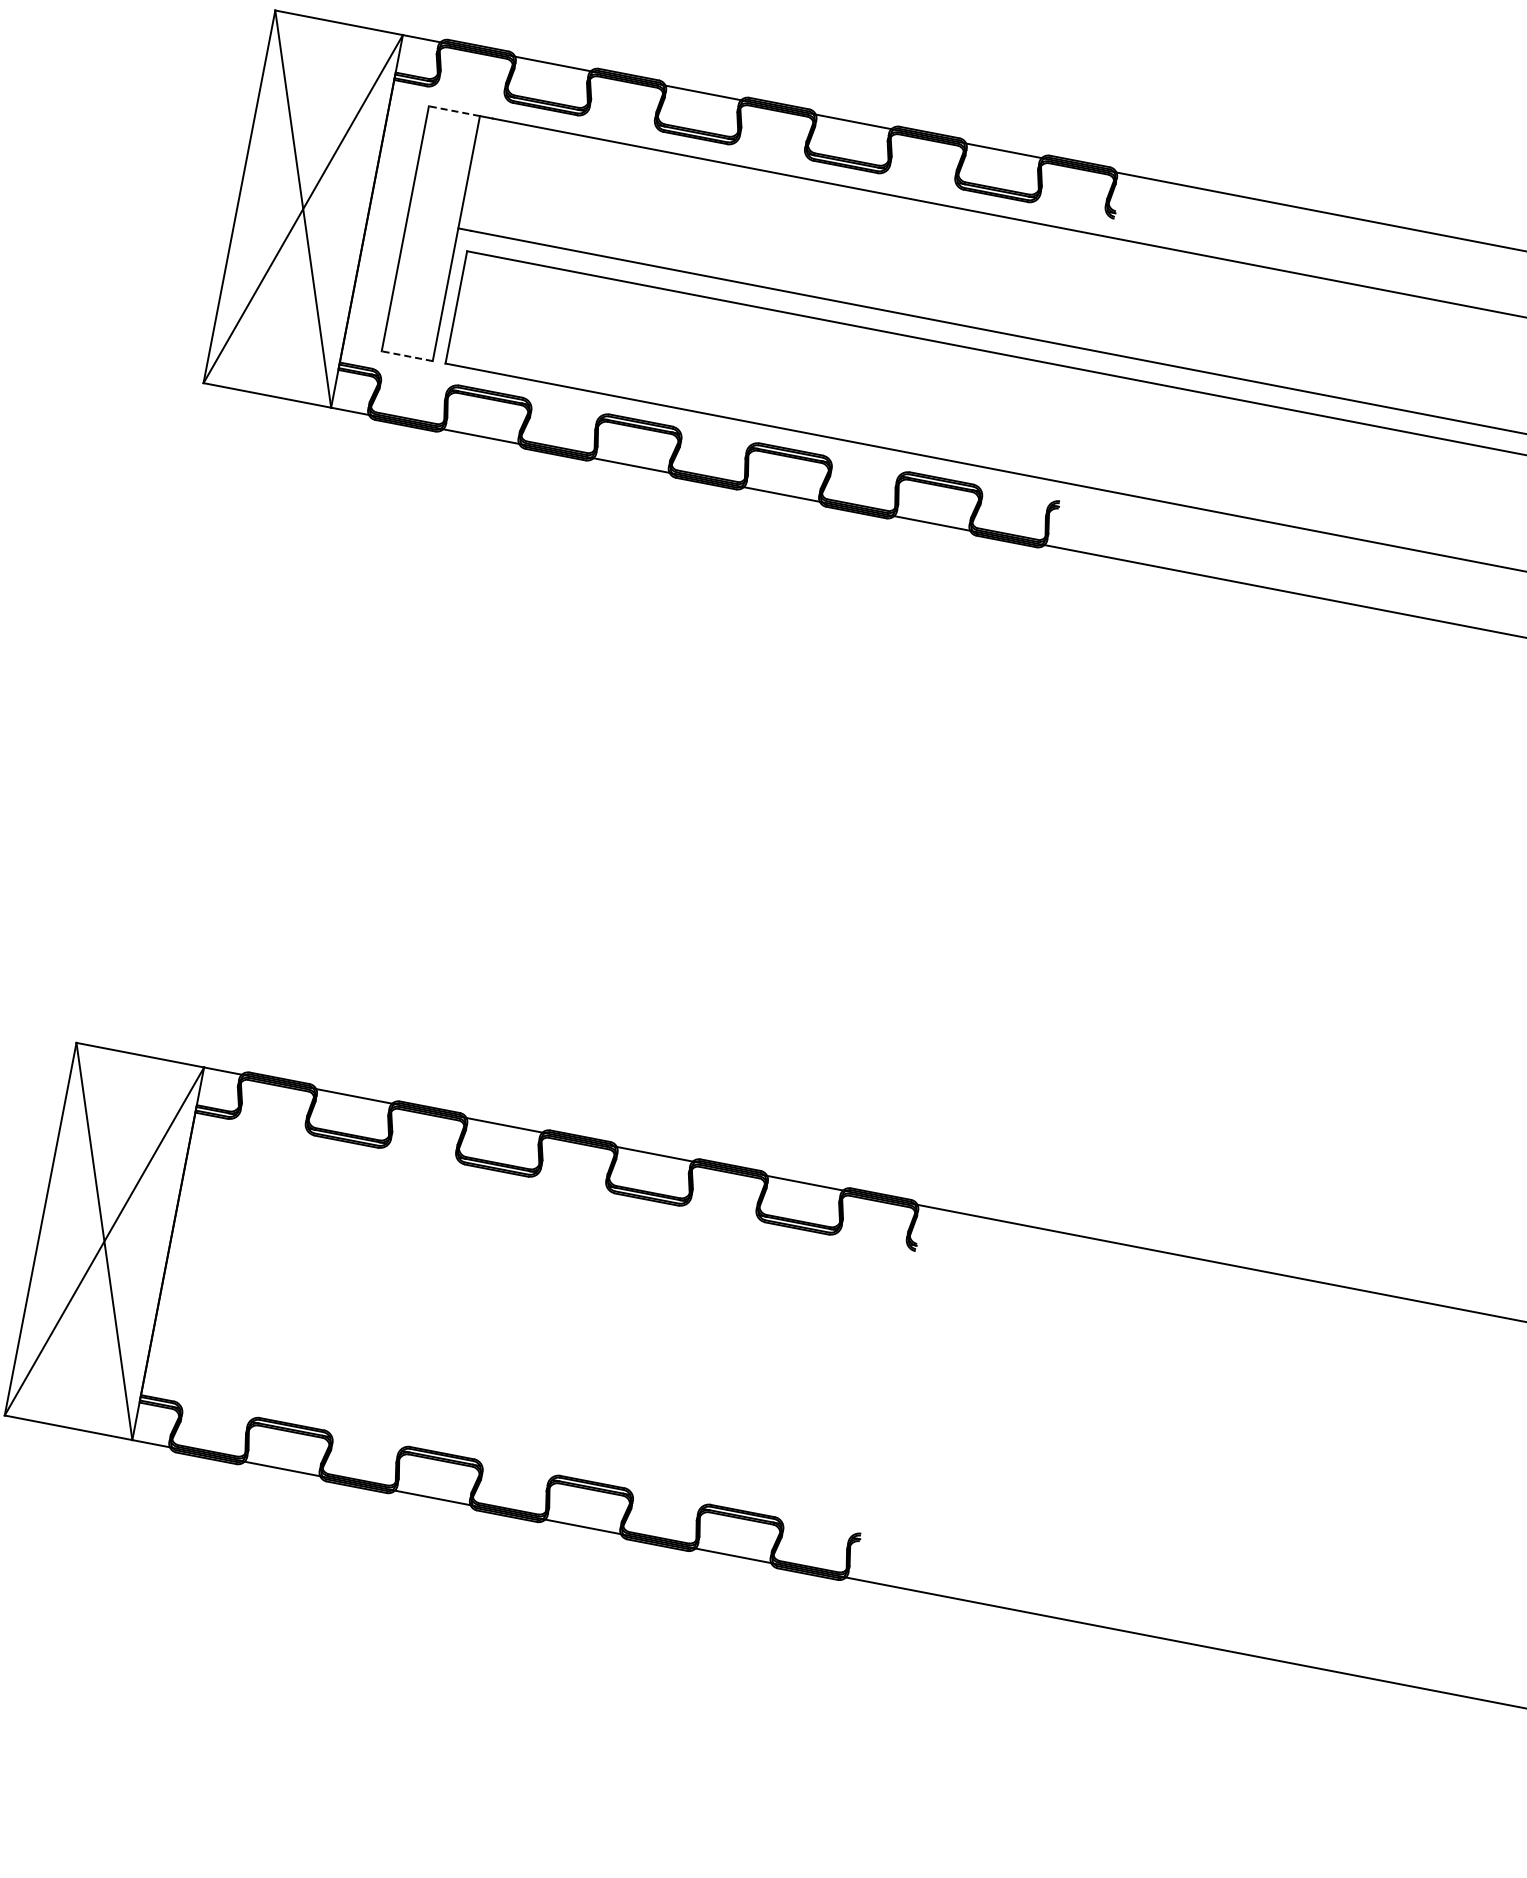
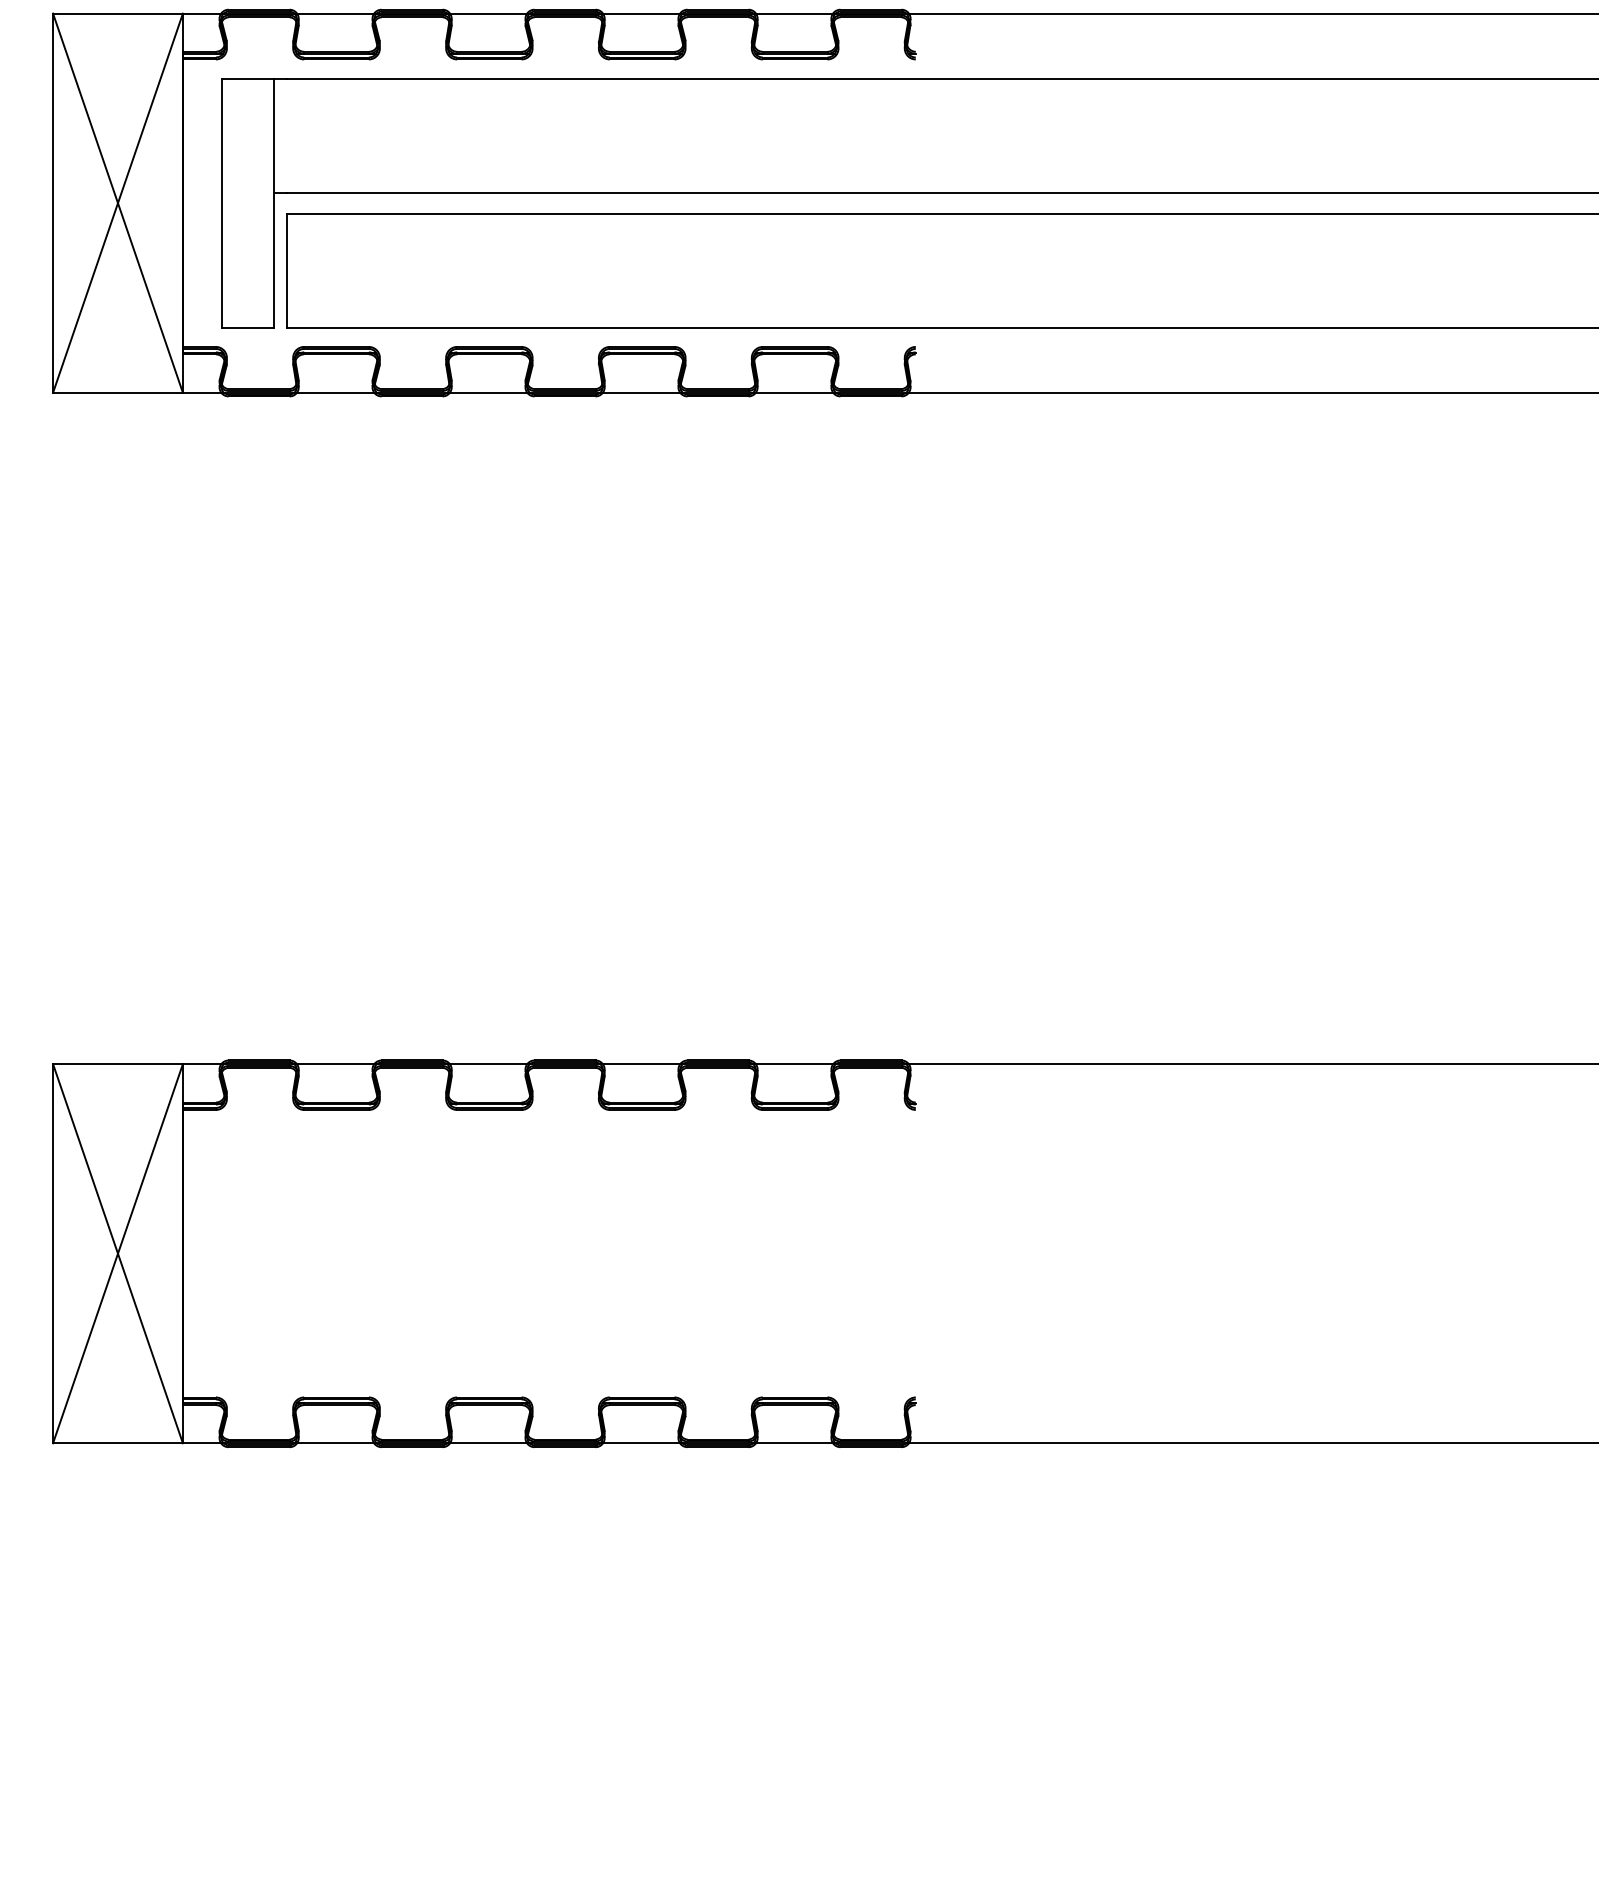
line: (454, 111) -> (247, 78), dashed -> solid
line: (406, 355) -> (247, 327), dashed -> solid

